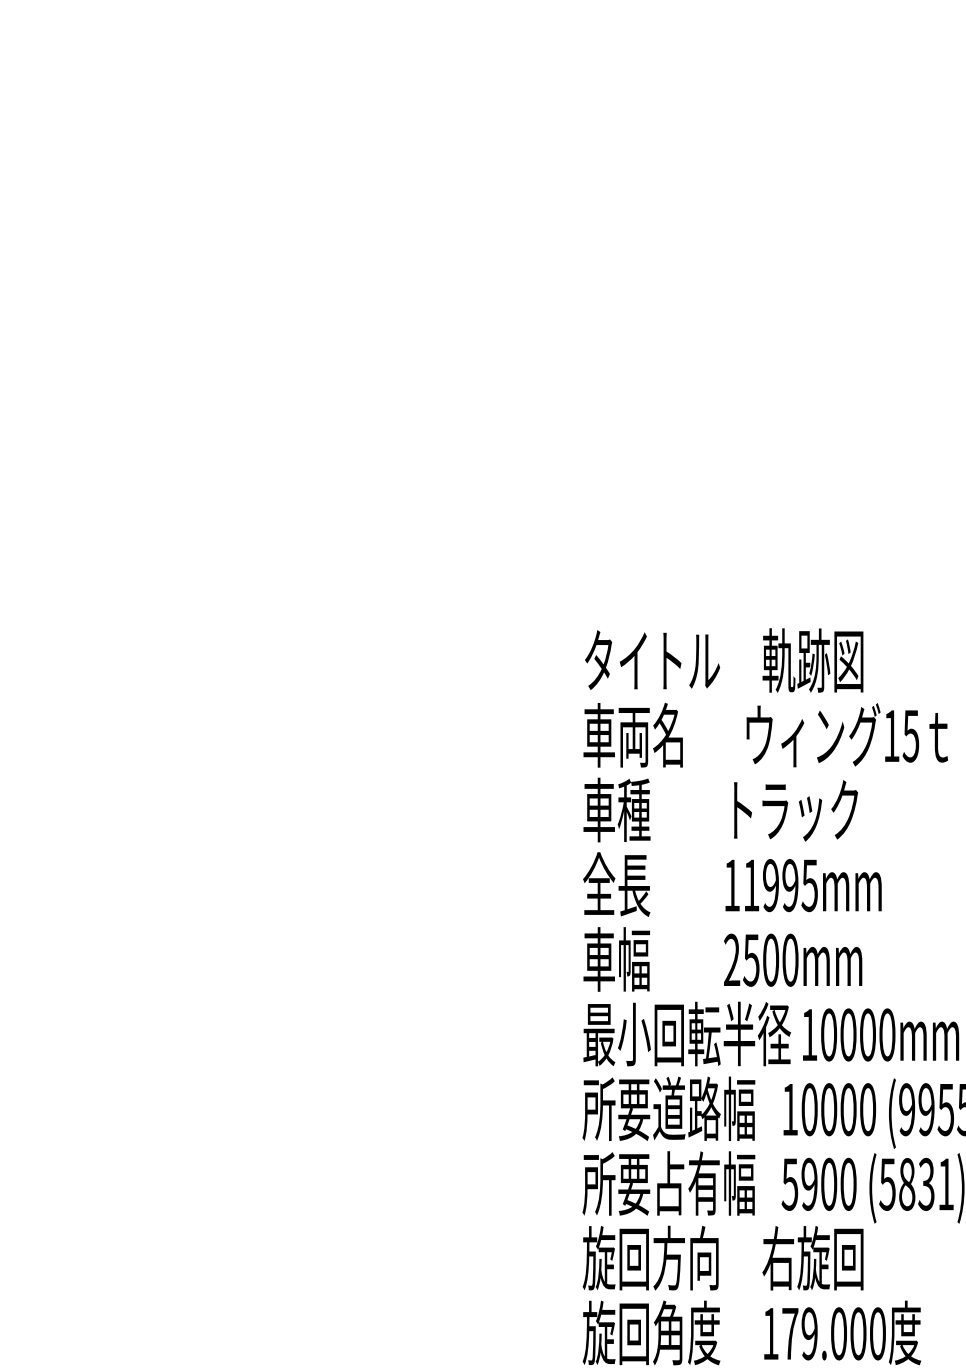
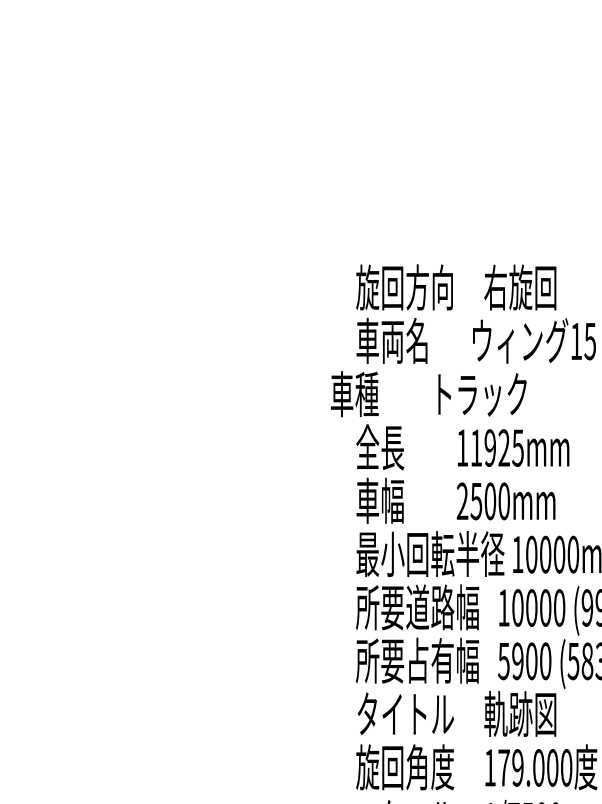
text: (722, 660) -> (455, 287), タイトル     軌跡図 -> 旋回方向     右旋回
text: (720, 809) -> (428, 393), moved
text: (790, 885) -> (504, 448), 11995mm -> 11925mm
text: (722, 1257) -> (455, 713), 旋回方向     右旋回 -> タイトル     軌跡図

